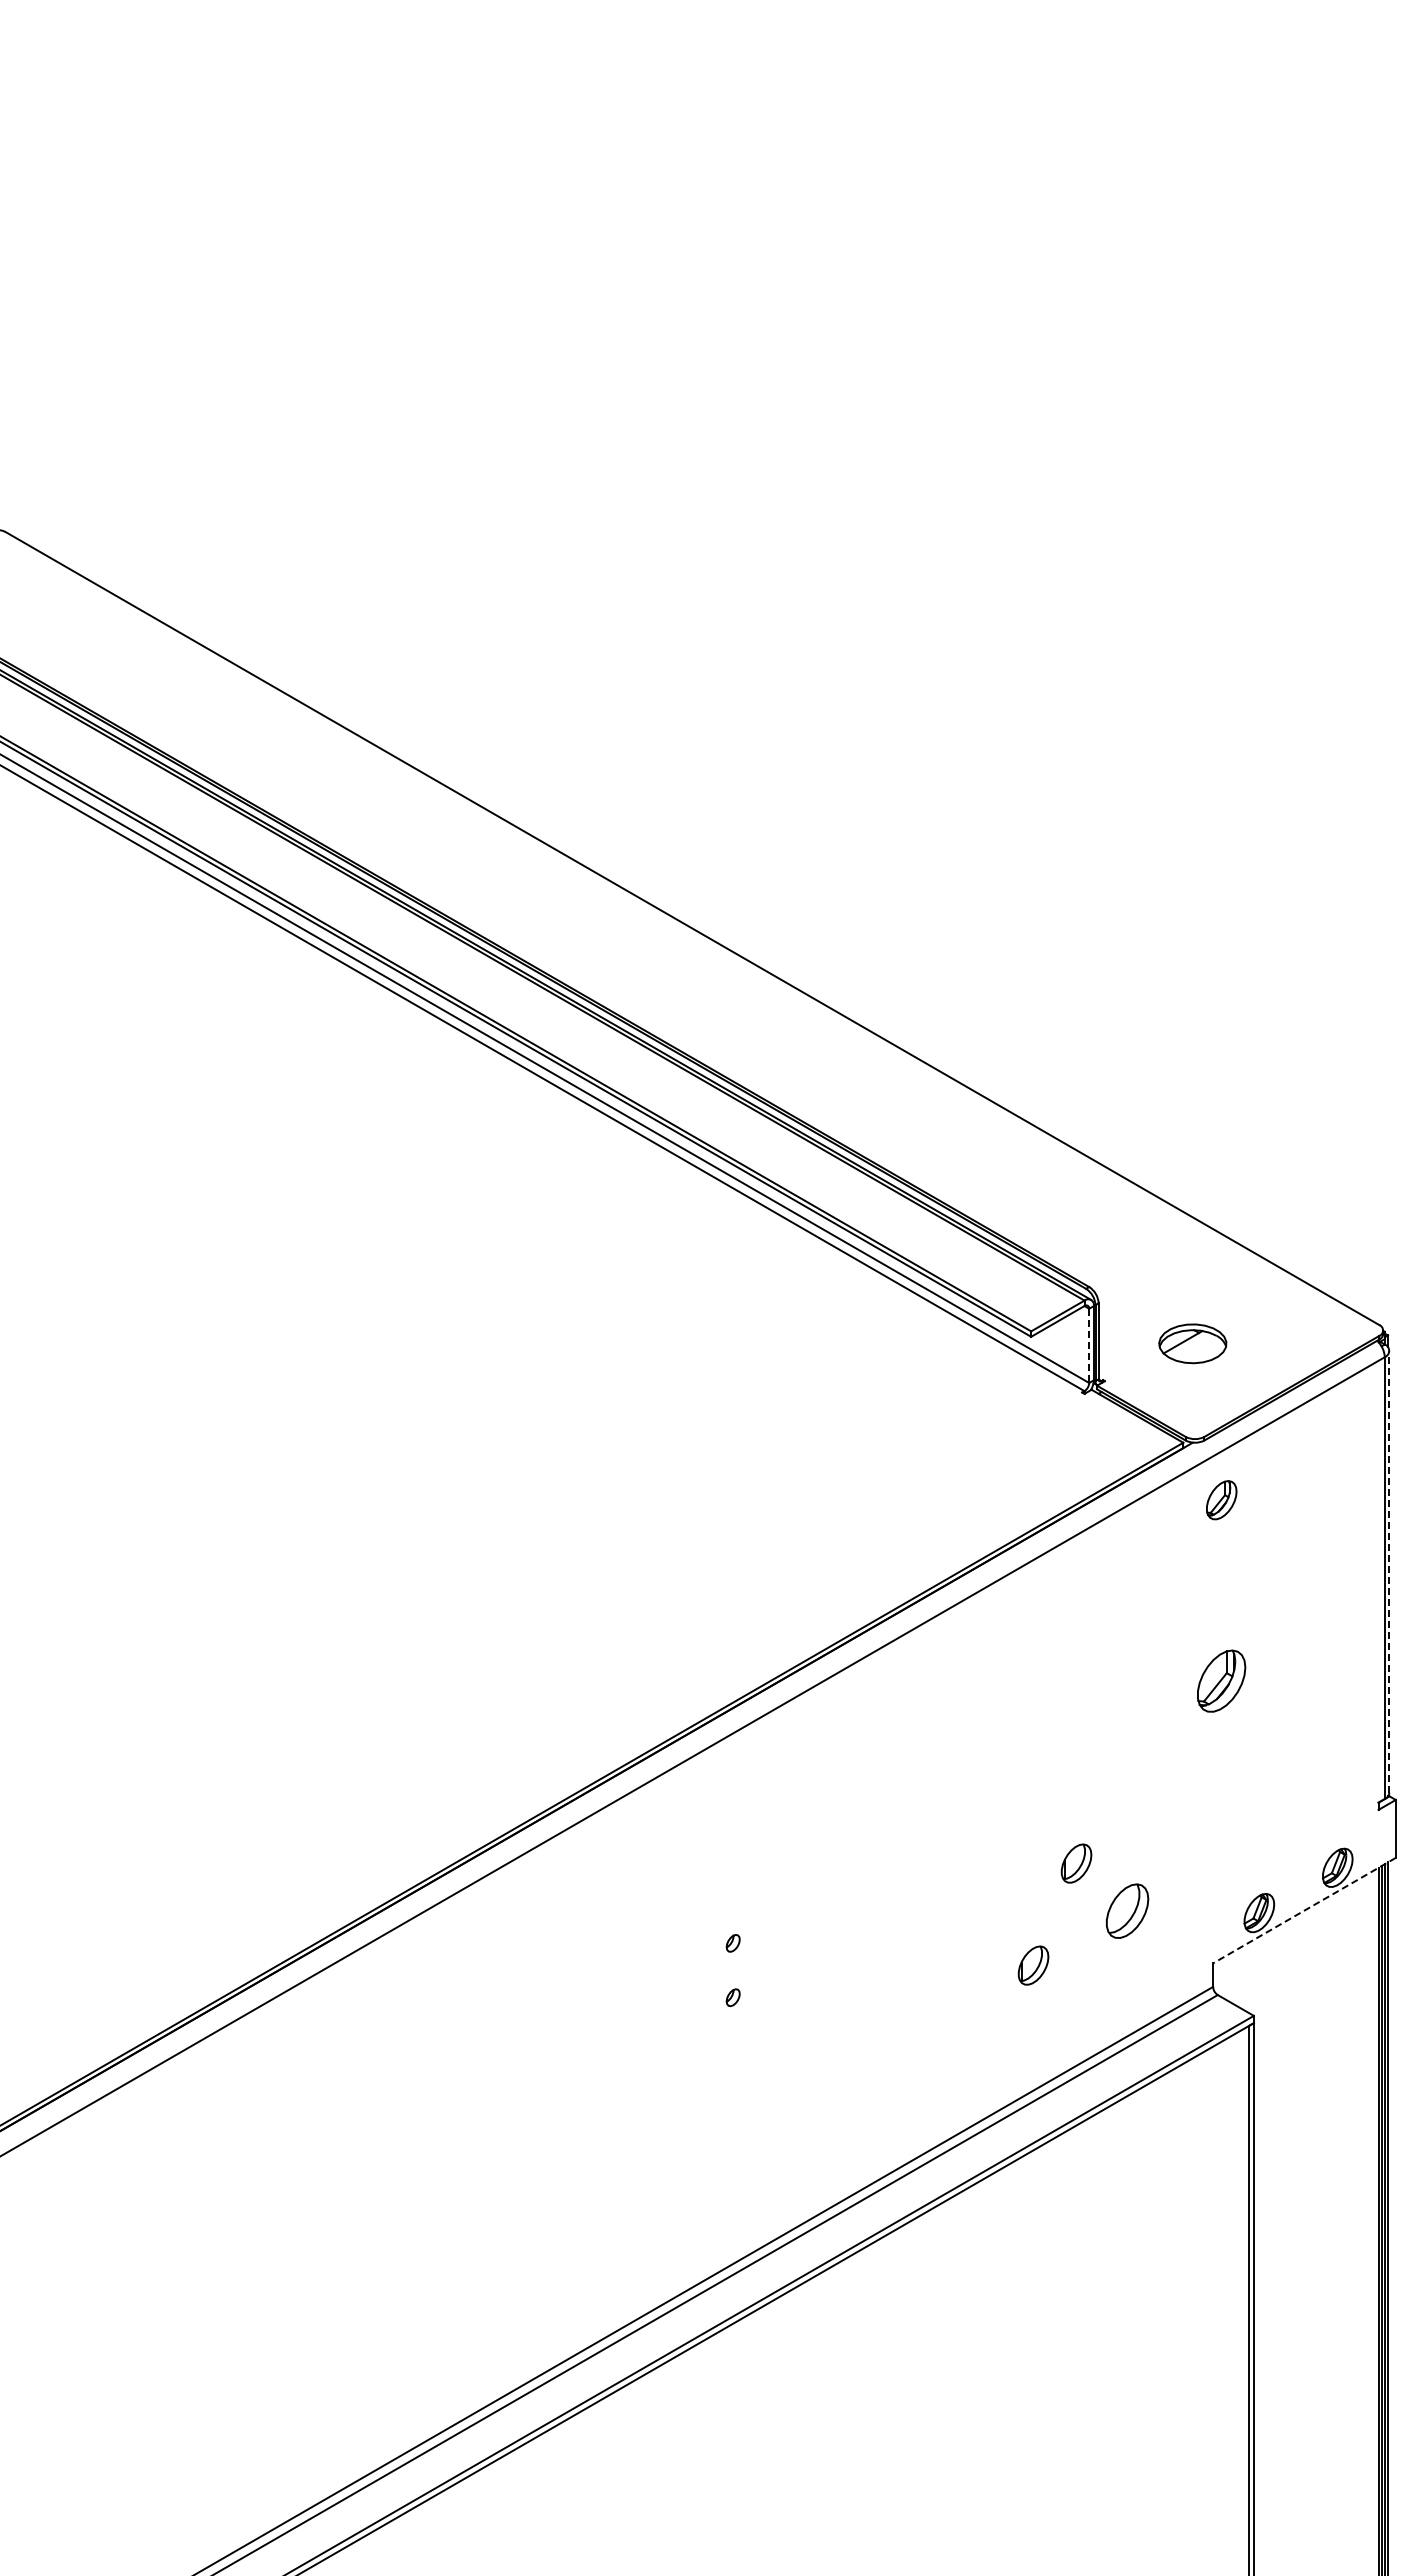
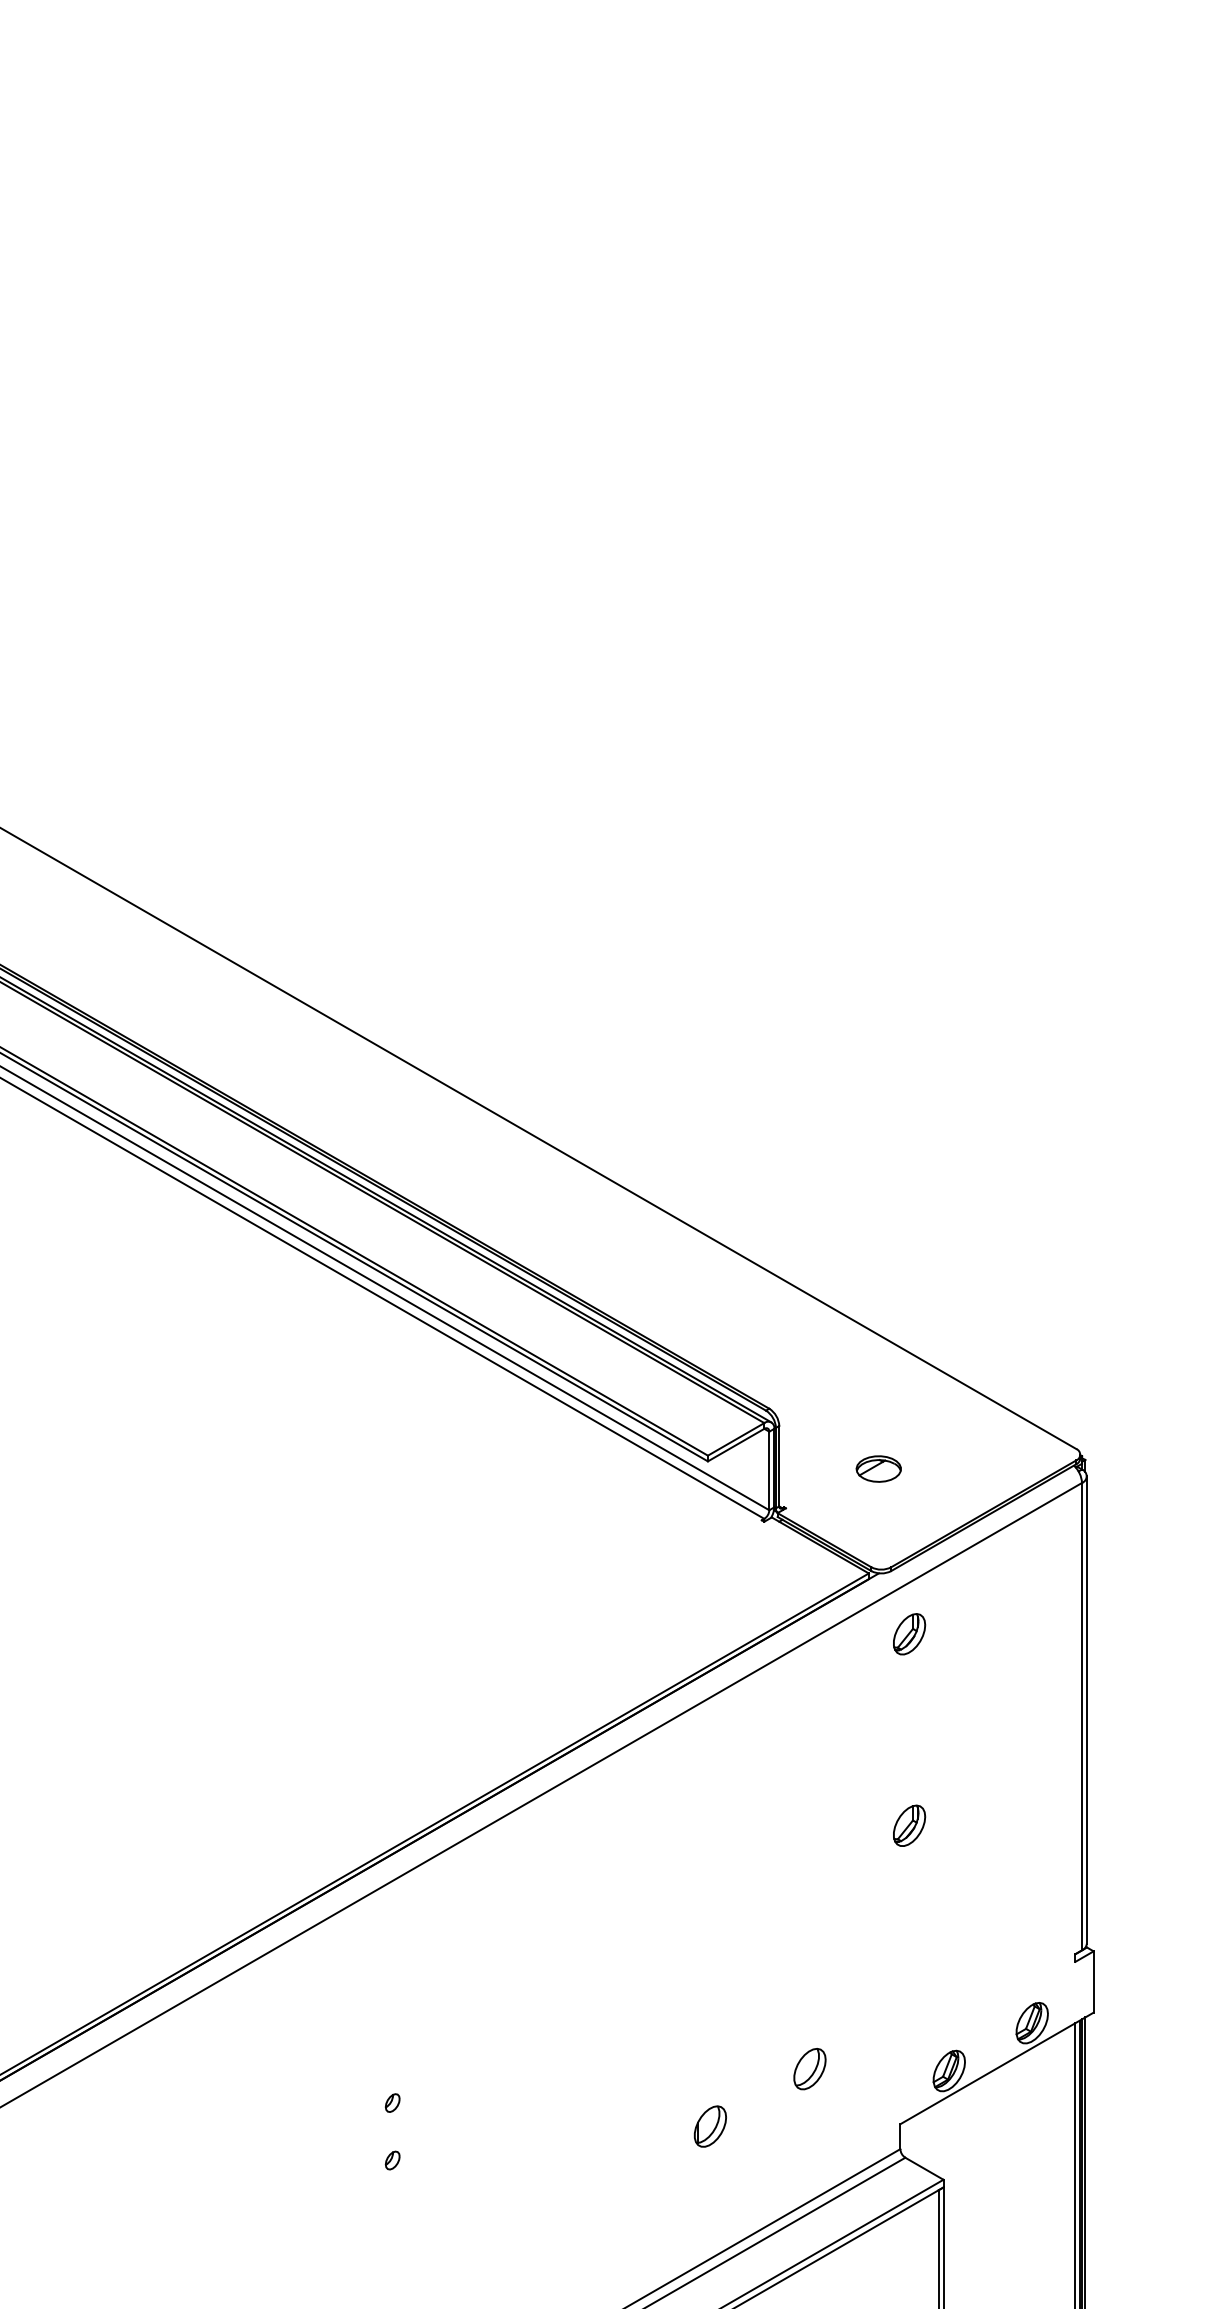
part: (1192, 1344) -> (878, 1469), size x0.62
line: (1089, 1346) -> (769, 1471), dashed -> solid
line: (1389, 1571) -> (1086, 1709), dashed -> solid
part: (1221, 1681) -> (909, 1826), size x0.62
part: (1076, 1863) -> (755, 2018), removed
line: (1304, 1910) -> (997, 2068), dashed -> solid
part: (1127, 1911) -> (809, 2069), size x0.71

